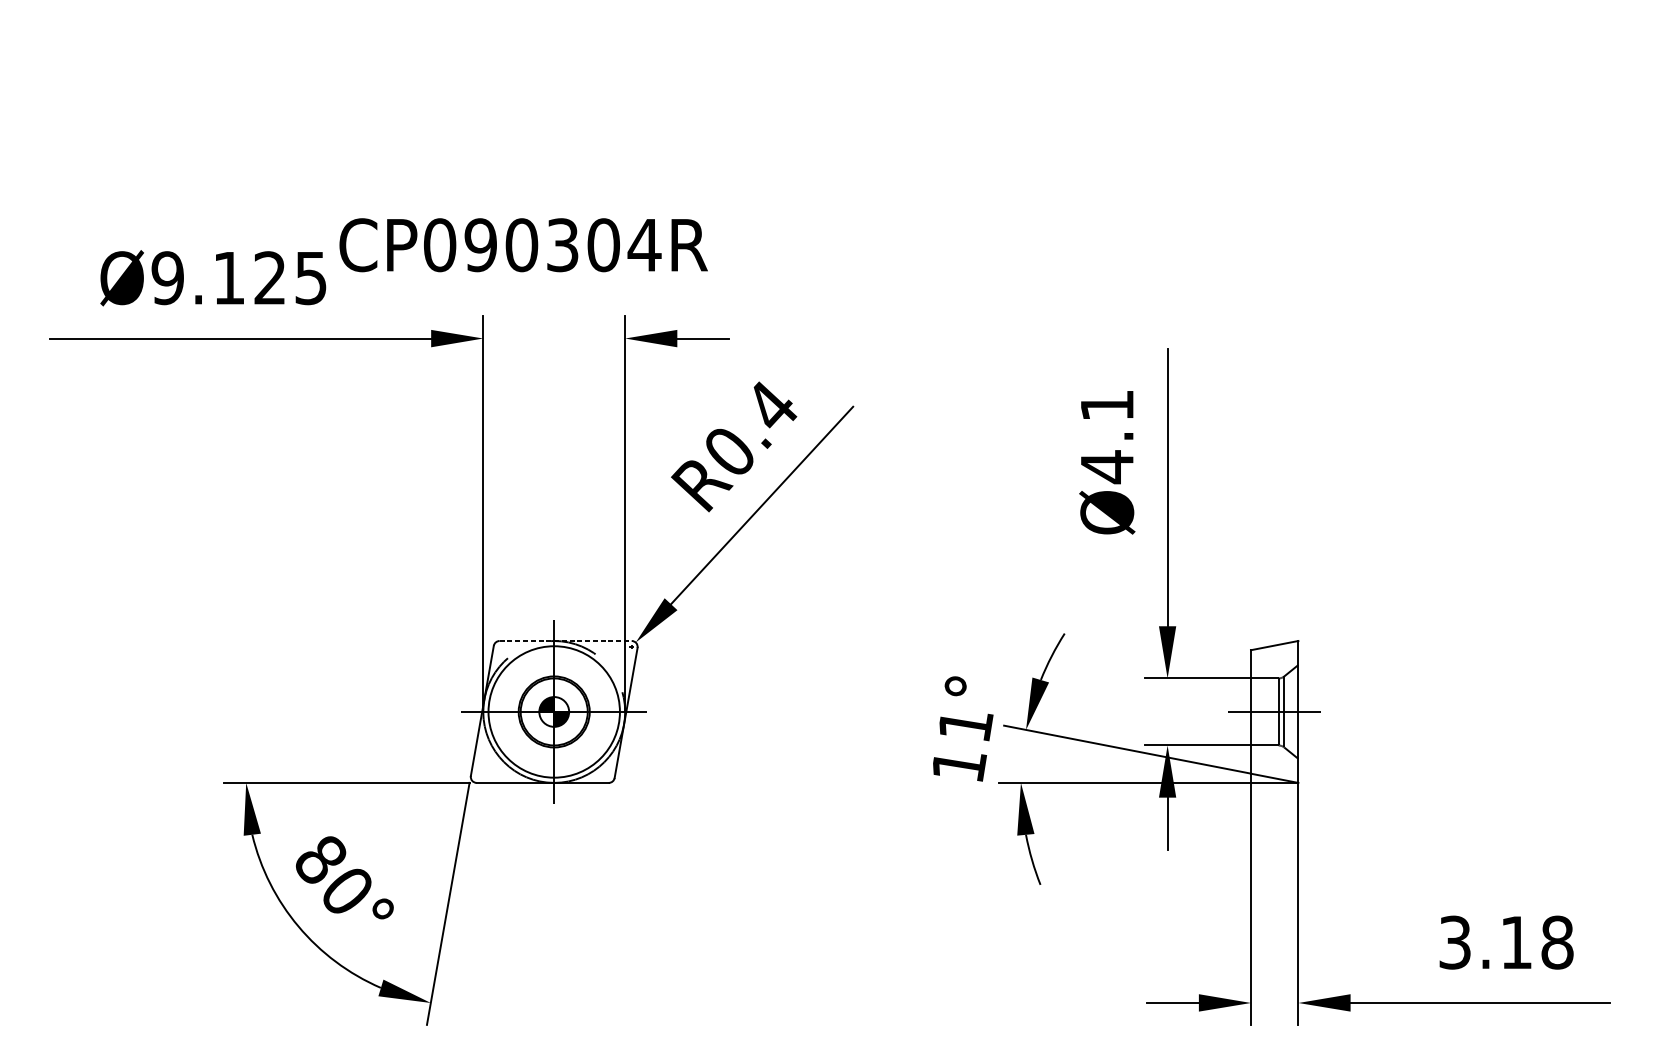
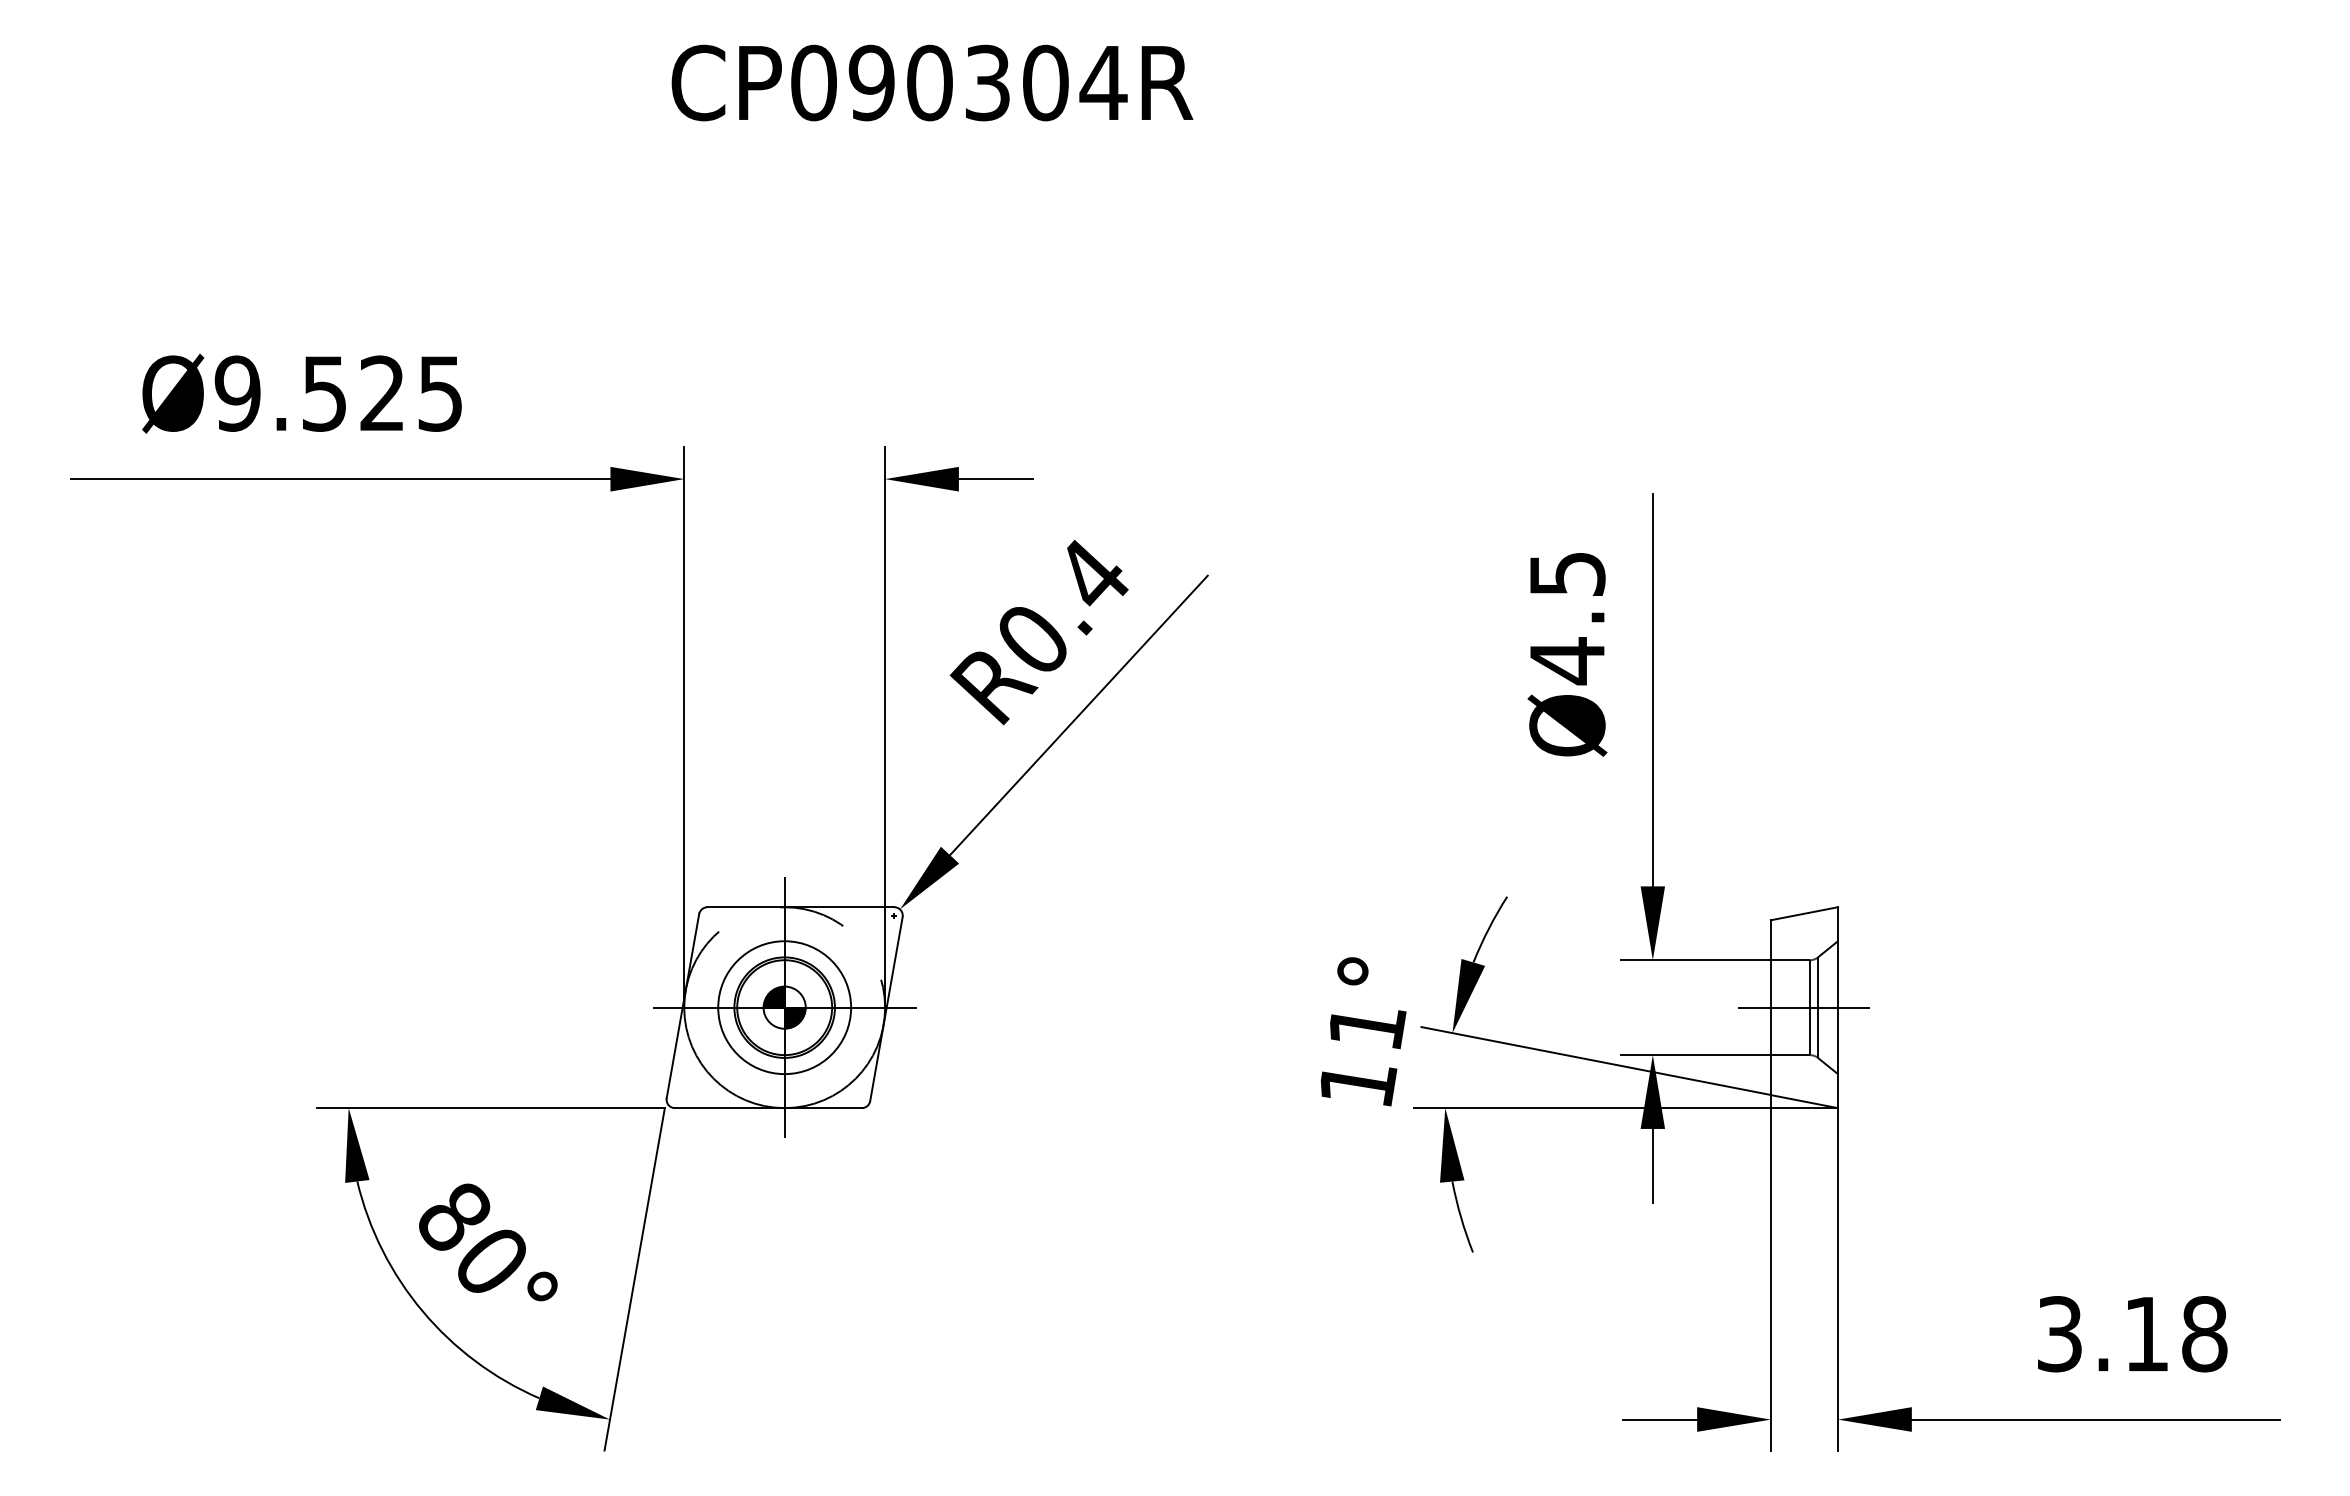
text: (523, 244) -> (932, 82), moved
text: (229, 278) -> (324, 393), Ø9.125 -> Ø9.525
text: (1107, 405) -> (1567, 574), Ø4.1 -> Ø4.5
line: (566, 641) -> (801, 907), dashed -> solid
circle: (554, 711) -> (784, 1007), size x0.71

